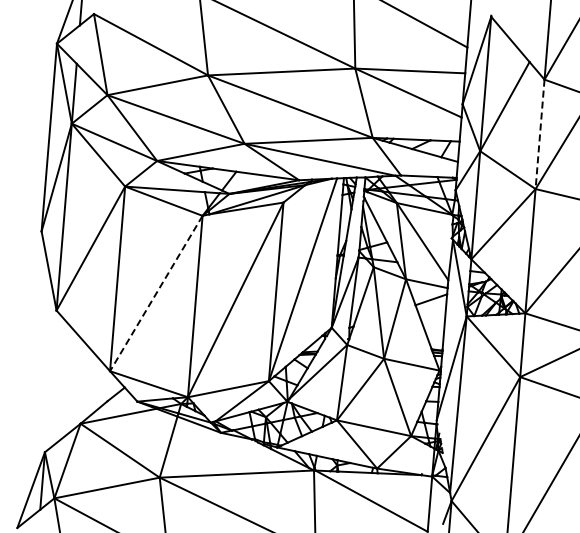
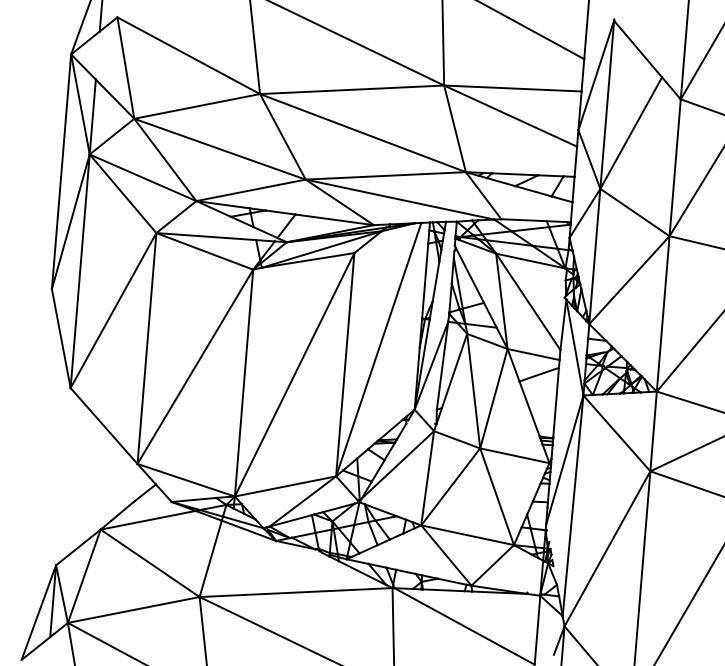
line: (540, 134) -> (675, 167), dashed -> solid
line: (156, 293) -> (195, 366), dashed -> solid

